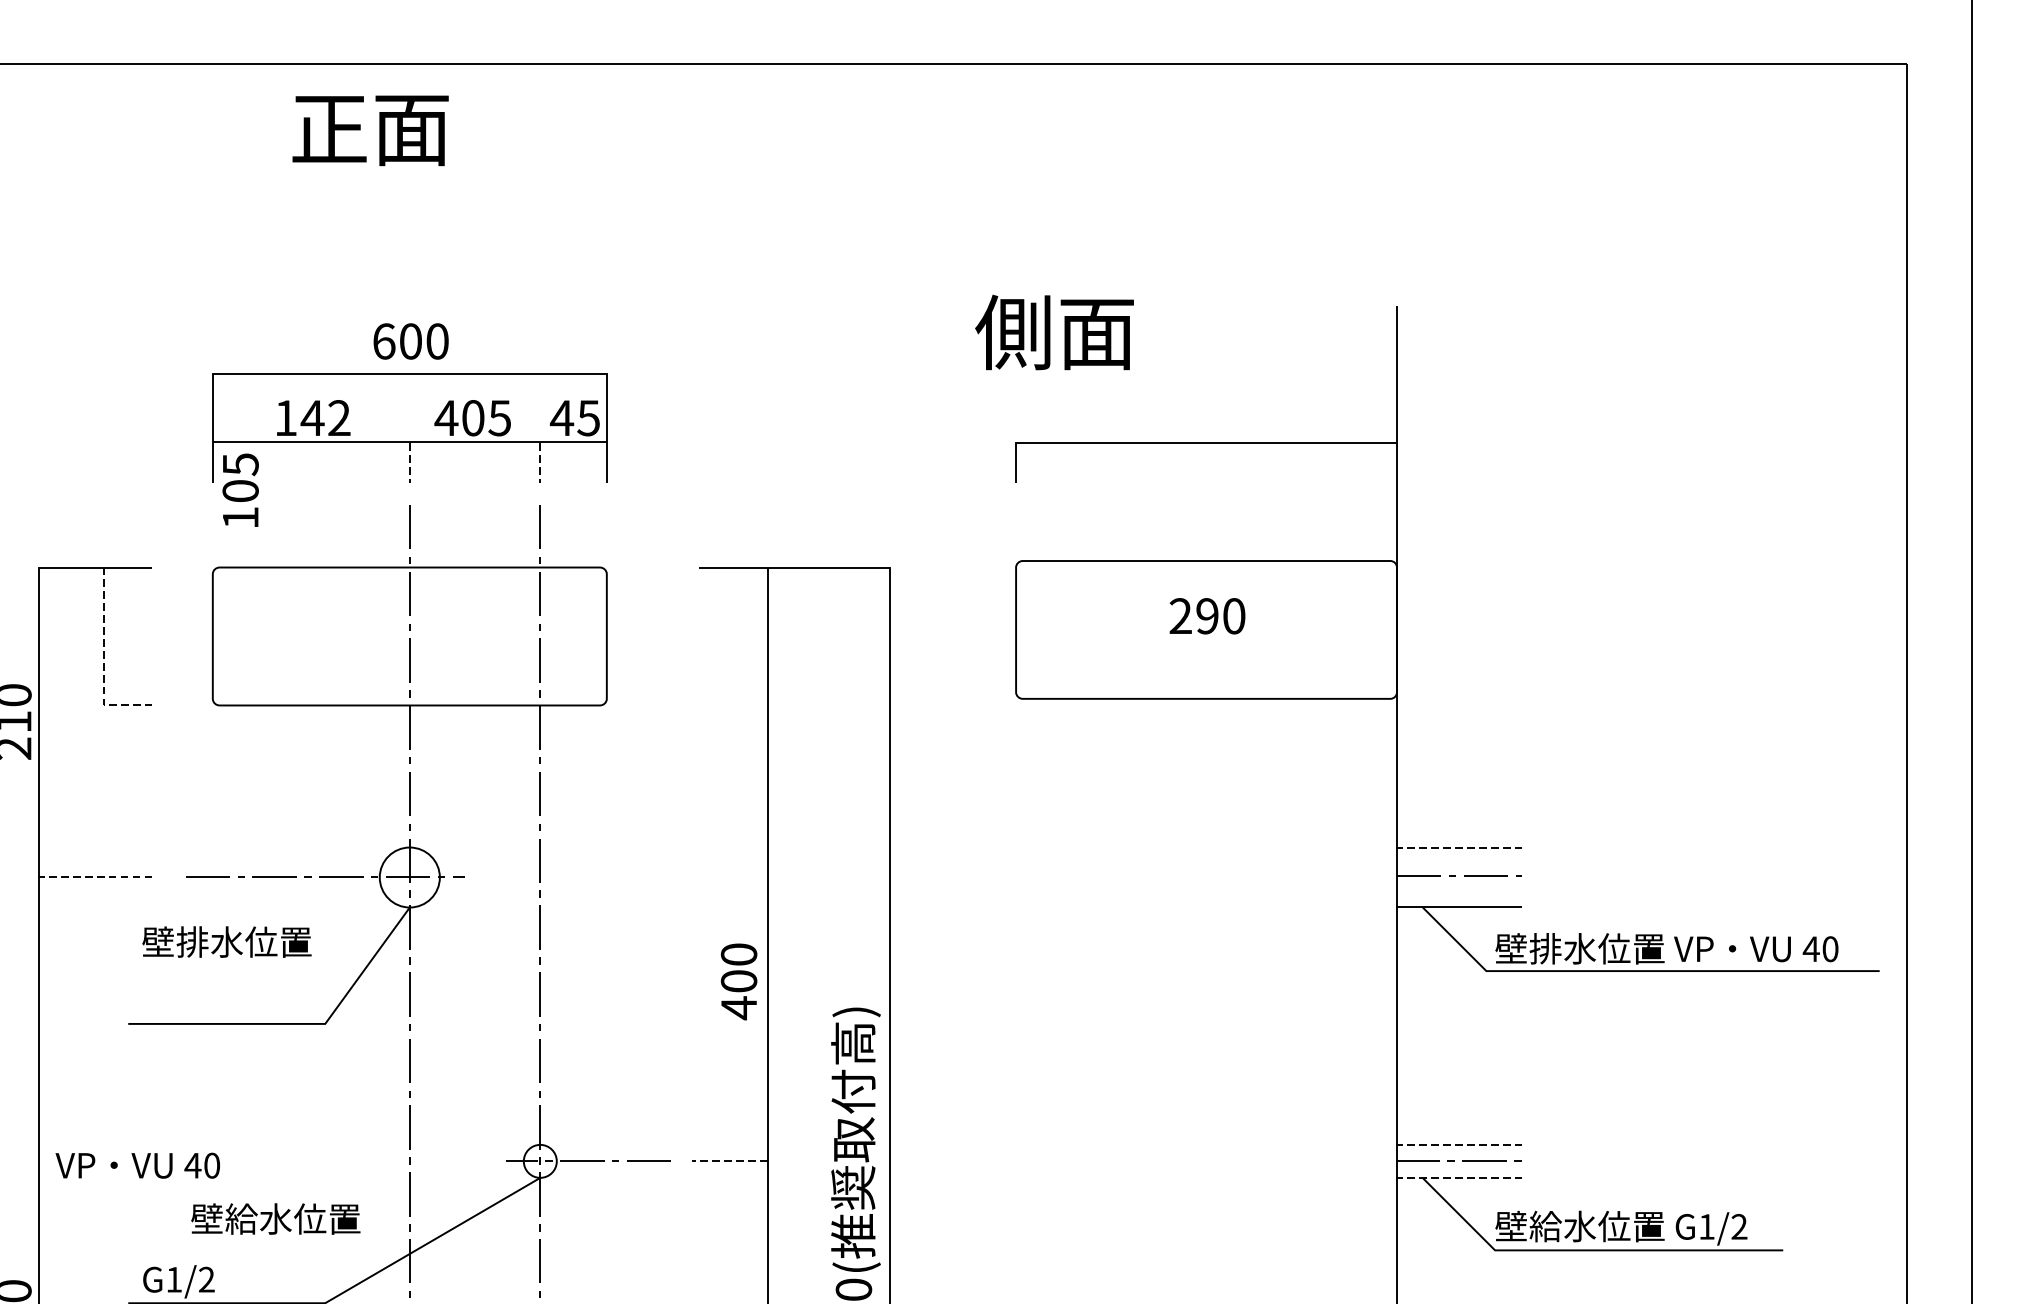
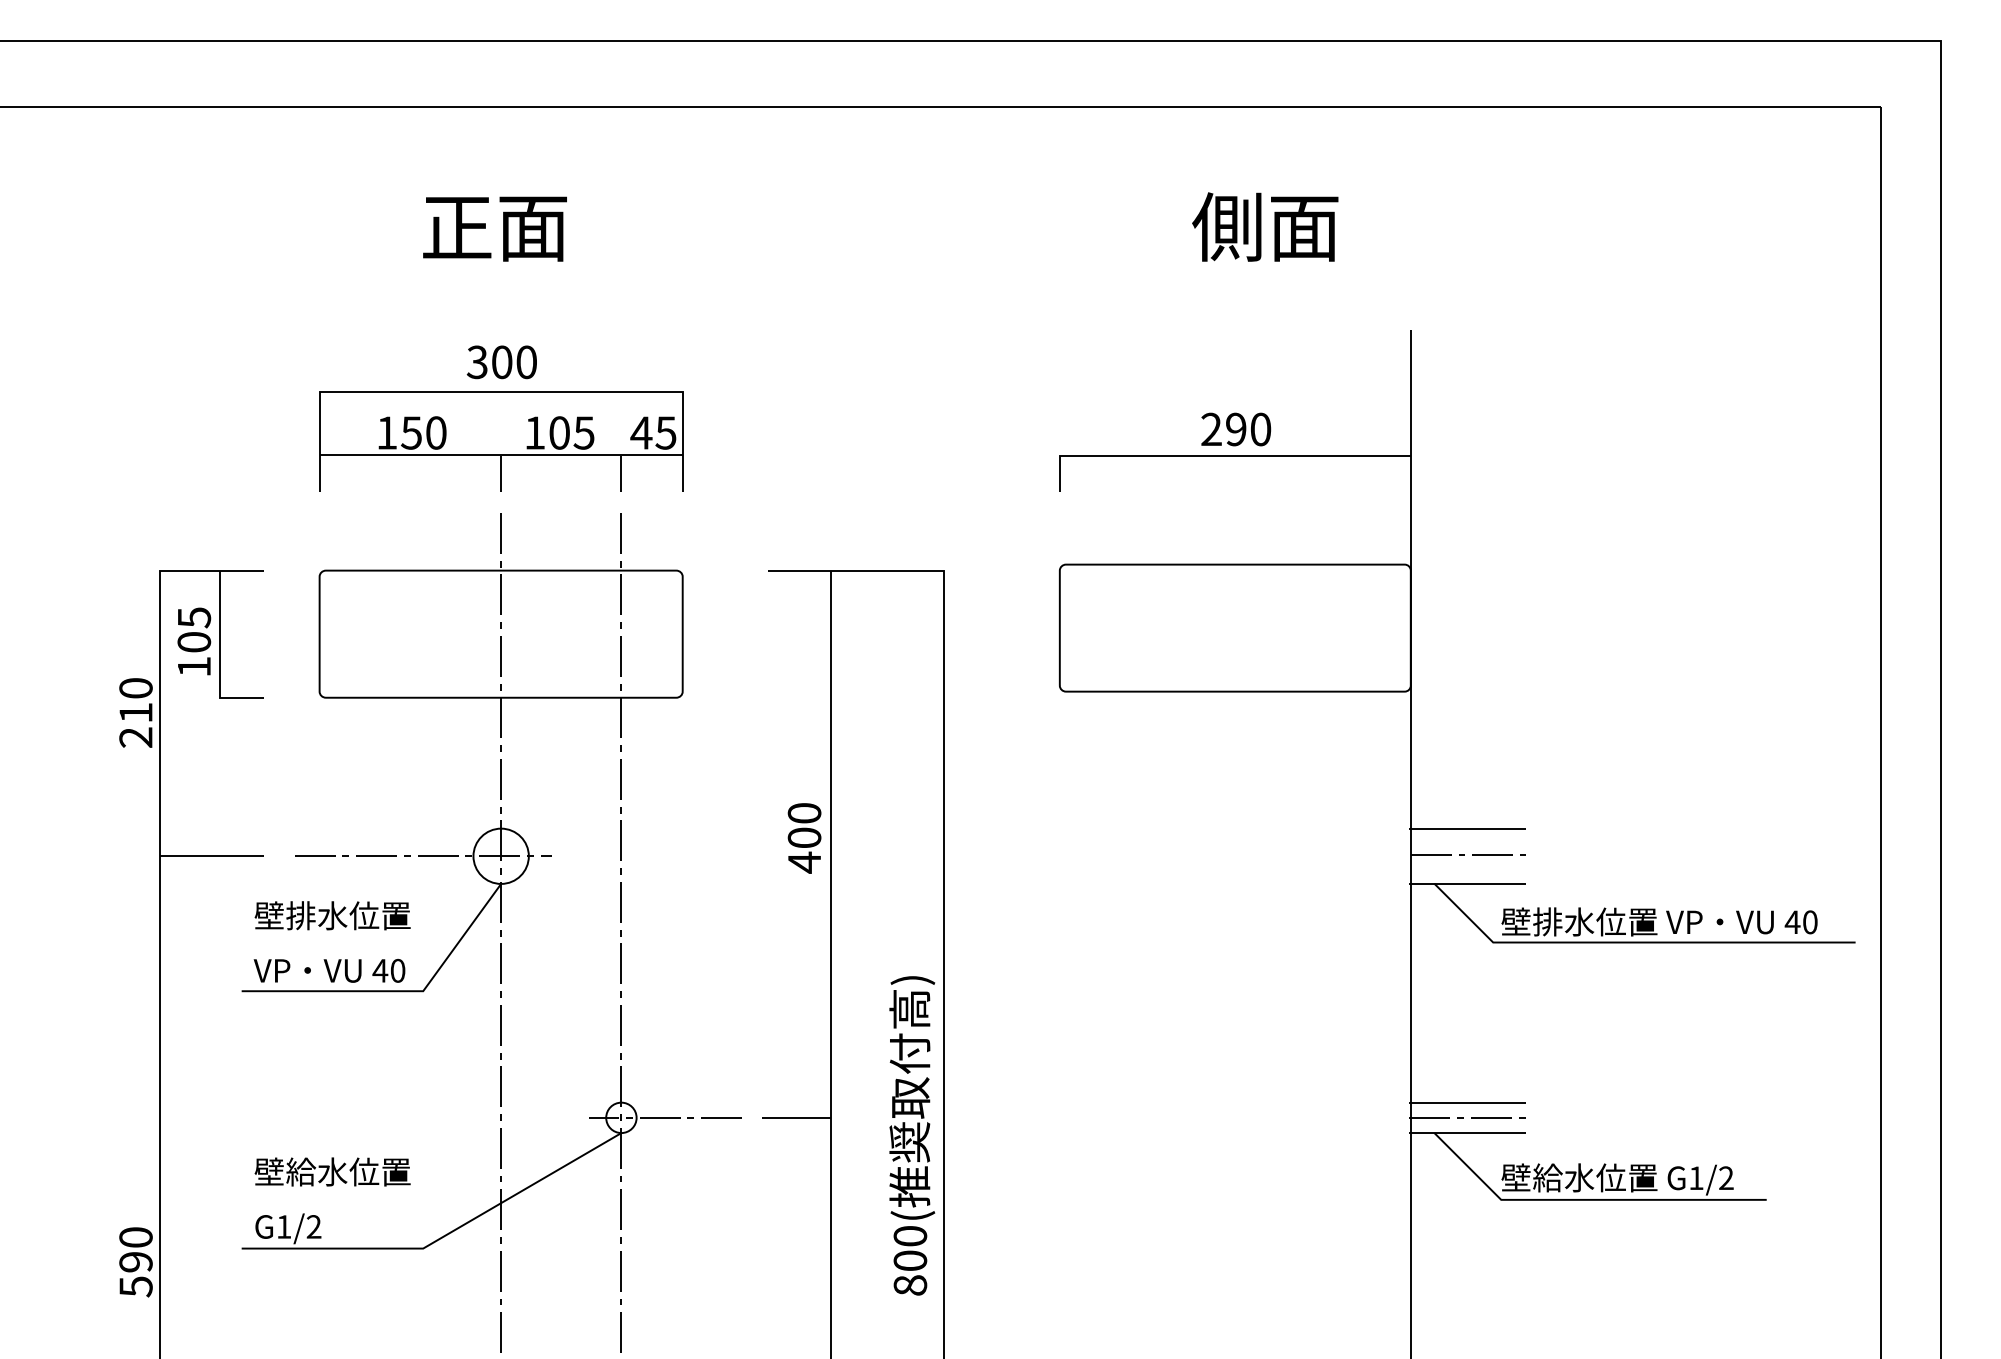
text: (370, 130) -> (494, 228), moved
text: (1054, 331) -> (1265, 226), moved
text: (383, 341) -> (476, 362), 600 -> 300
text: (325, 417) -> (423, 432), 142 -> 150
text: (446, 417) -> (534, 432), 405 -> 105
line: (410, 463) -> (501, 474), dashed -> solid
line: (540, 463) -> (621, 474), dashed -> solid
text: (240, 490) -> (194, 641), moved
text: (1207, 616) -> (1236, 429), moved
line: (104, 661) -> (219, 657), dashed -> solid
line: (1459, 847) -> (1468, 828), dashed -> solid
line: (95, 877) -> (211, 856), dashed -> solid
text: (739, 981) -> (804, 838), moved
line: (1459, 1144) -> (1468, 1102), dashed -> solid
line: (730, 1160) -> (796, 1117), dashed -> solid
text: (137, 1165) -> (329, 970), moved
line: (1459, 1177) -> (1468, 1132), dashed -> solid
text: (275, 1218) -> (332, 1171), moved

